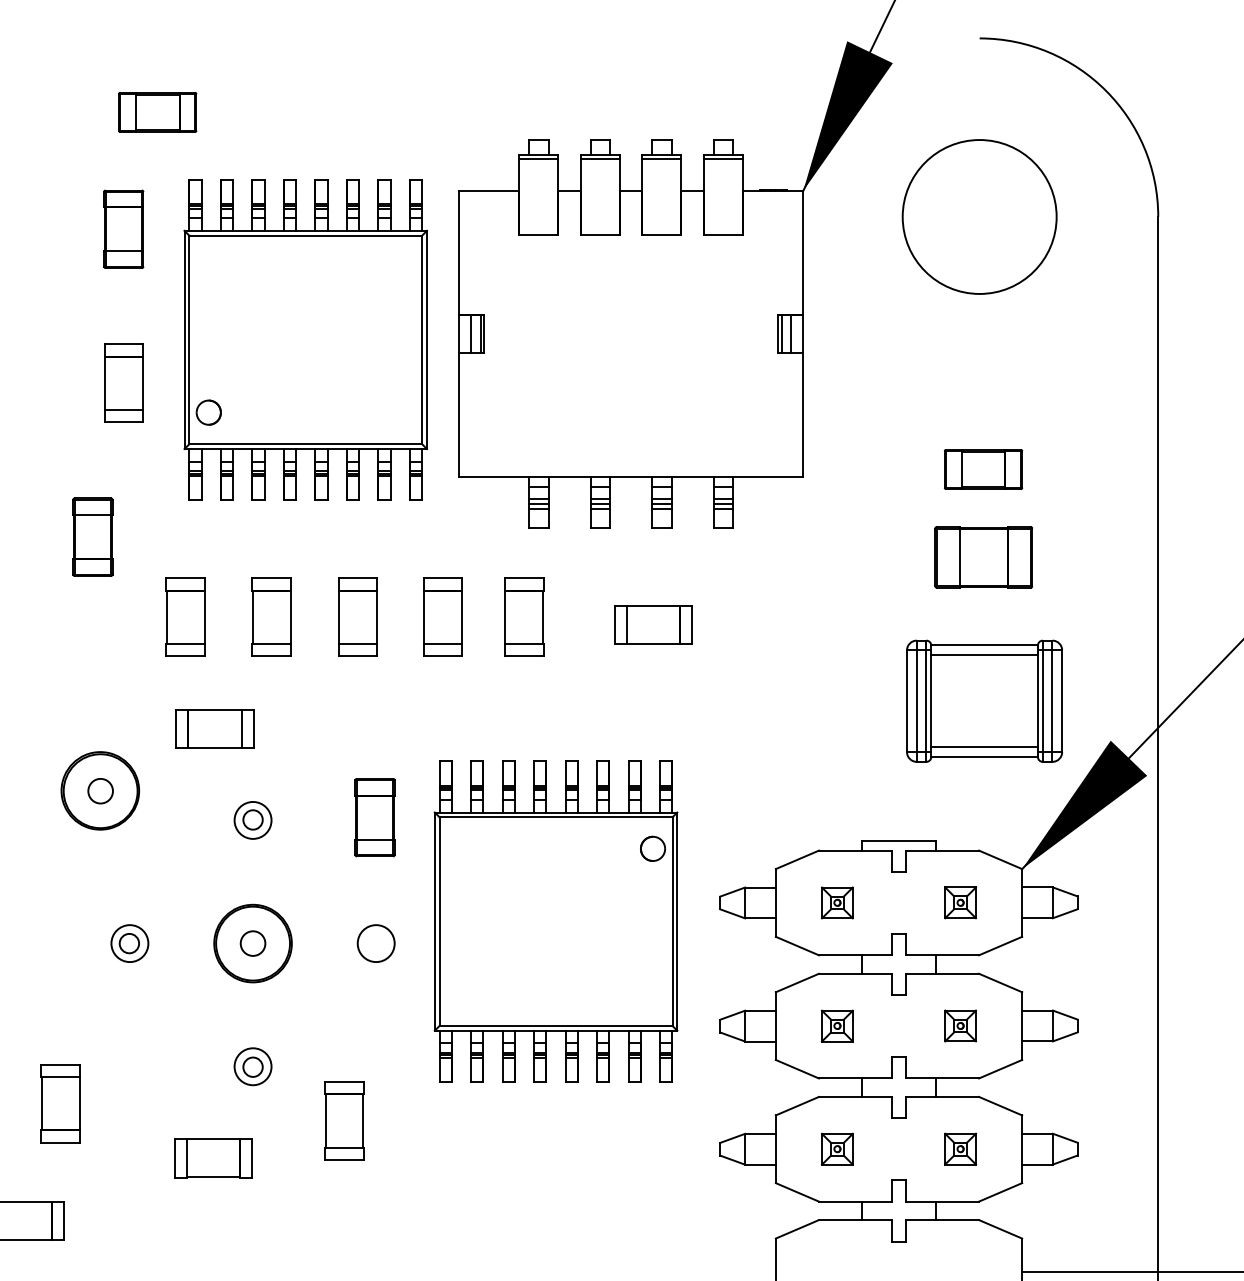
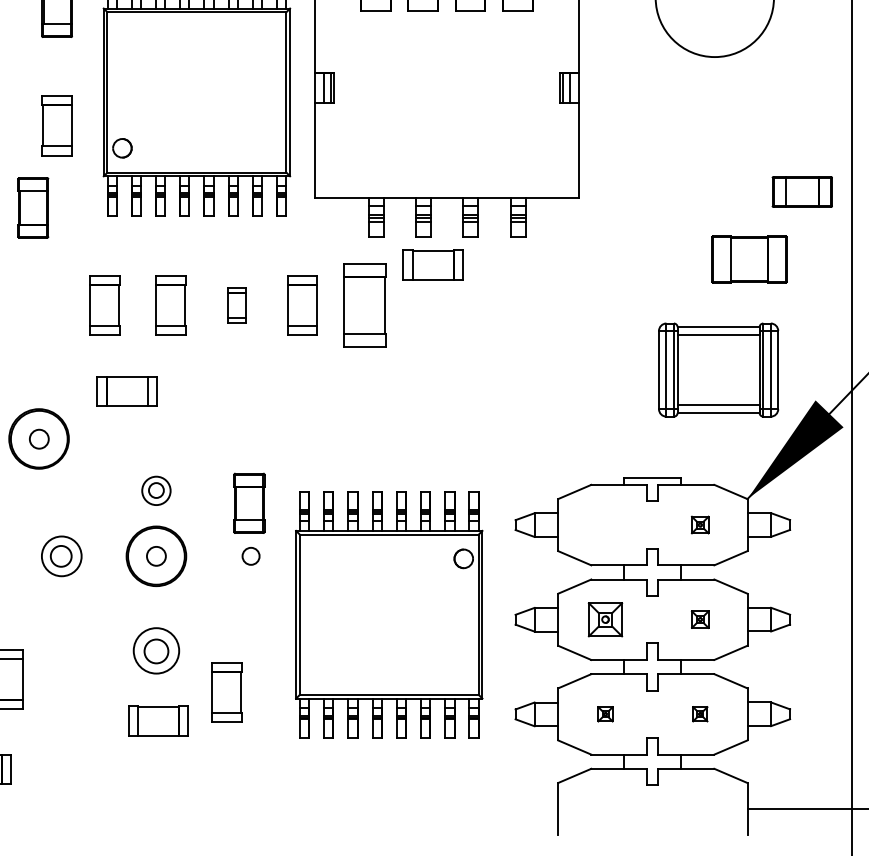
part: (983, 469) -> (802, 191), moved
part: (92, 536) -> (33, 207), moved
part: (983, 557) -> (749, 259), moved
part: (357, 616) -> (236, 304), size x0.6
part: (524, 616) -> (365, 304), size x1.4
part: (653, 624) -> (433, 265), moved
part: (374, 817) -> (248, 503), moved
part: (252, 820) -> (156, 490), moved
part: (837, 902) -> (605, 524), removed
part: (960, 902) -> (700, 524), size x0.7
part: (555, 921) -> (388, 614), moved
part: (129, 943) -> (61, 556), size x1.4
circle: (375, 943) -> (250, 556), size x0.6
part: (837, 1025) -> (605, 619), size x1.4
part: (960, 1025) -> (700, 619), size x0.7
part: (252, 1066) -> (156, 650), size x1.6
part: (837, 1148) -> (605, 713), size x0.6
part: (960, 1148) -> (700, 713), size x0.6
part: (213, 1158) -> (158, 721), moved

